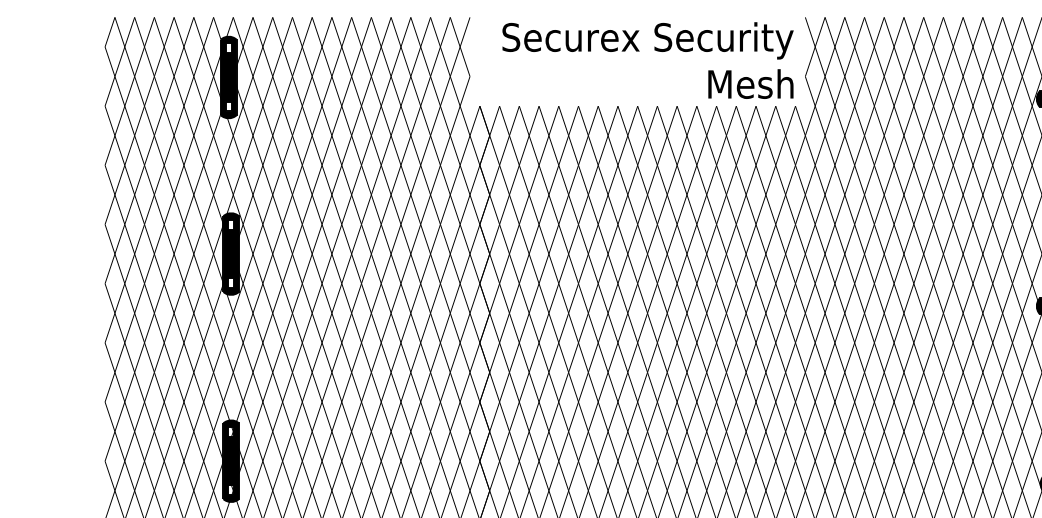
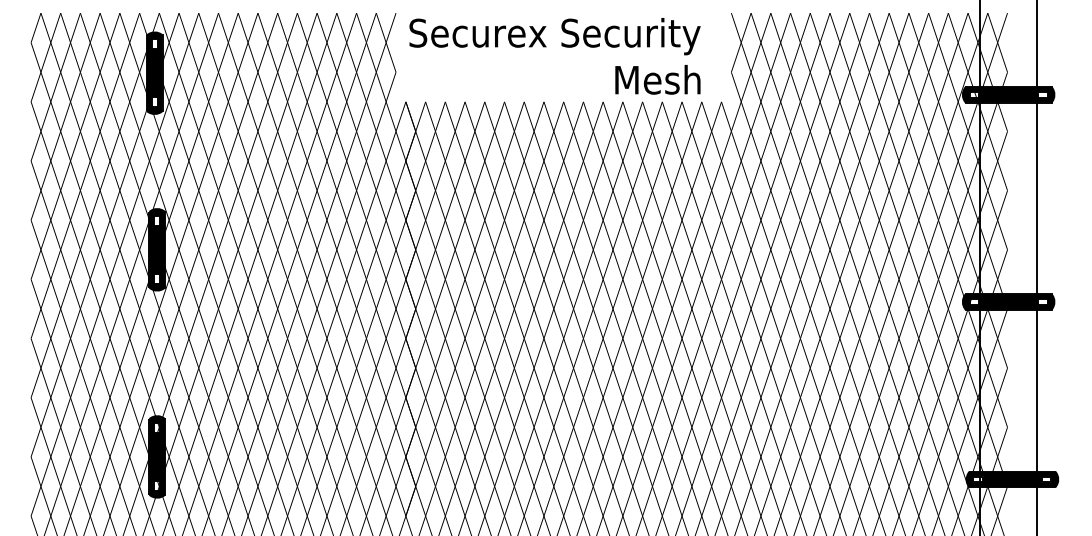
text: (647, 60) -> (554, 56), moved

